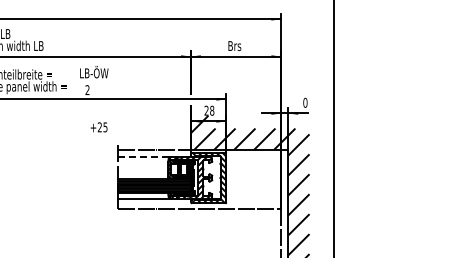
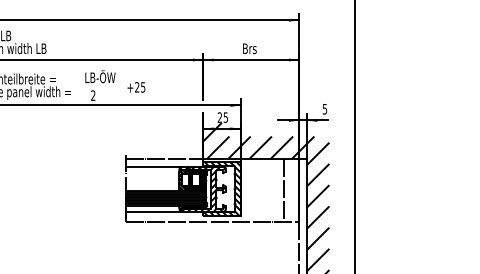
text: (305, 102) -> (325, 108), 0 -> 5
text: (212, 110) -> (226, 117), 28 -> 25
text: (98, 127) -> (135, 87), moved
line: (144, 156) -> (153, 166), dashed -> solid
line: (267, 178) -> (284, 189), added

